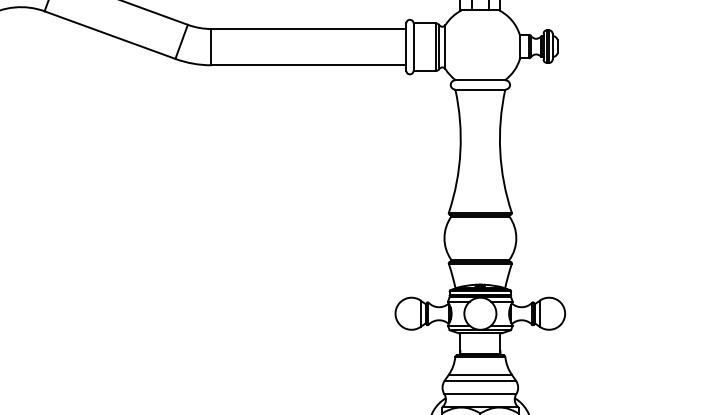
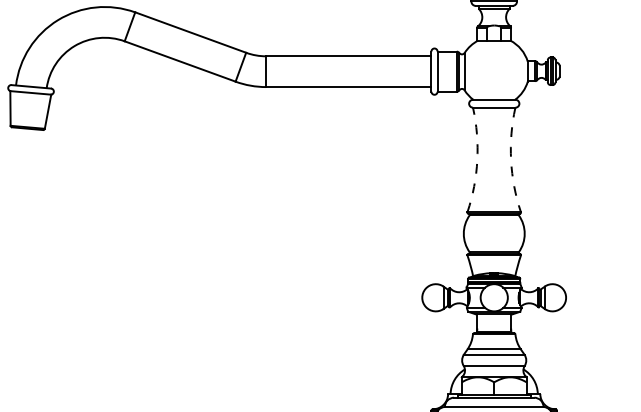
arc: (460, 151) -> (477, 160), solid -> dashed
arc: (500, 151) -> (511, 160), solid -> dashed

